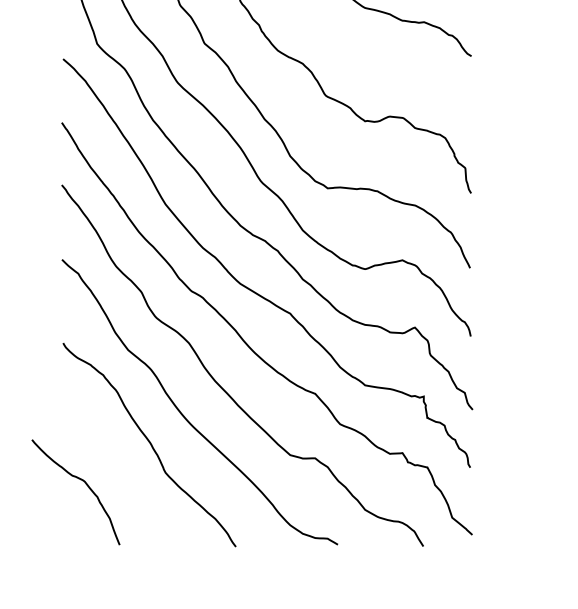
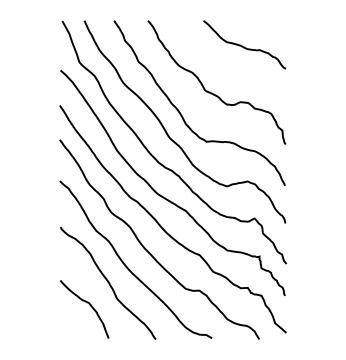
curve: (84, 485) -> (89, 305), moved

